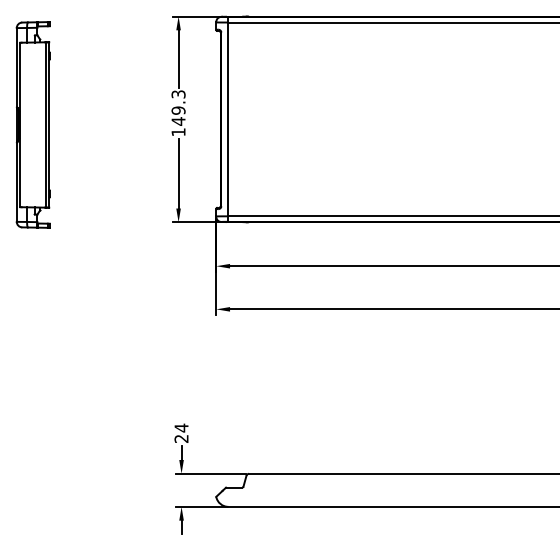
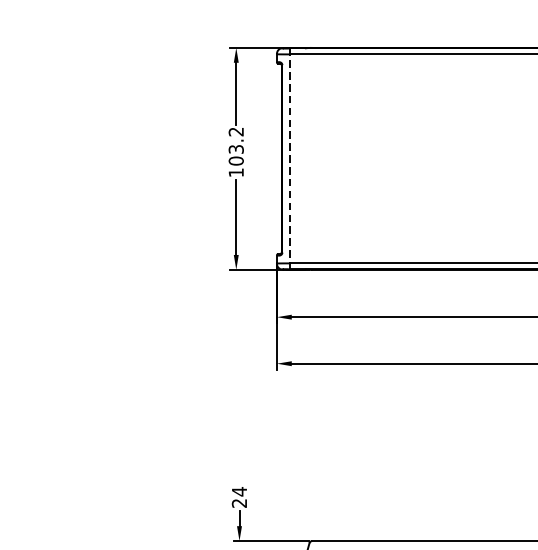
text: (178, 107) -> (236, 146), 149.3 -> 103.2
line: (228, 119) -> (290, 158), solid -> dashed
part: (32, 124) -> (78, 164), removed

